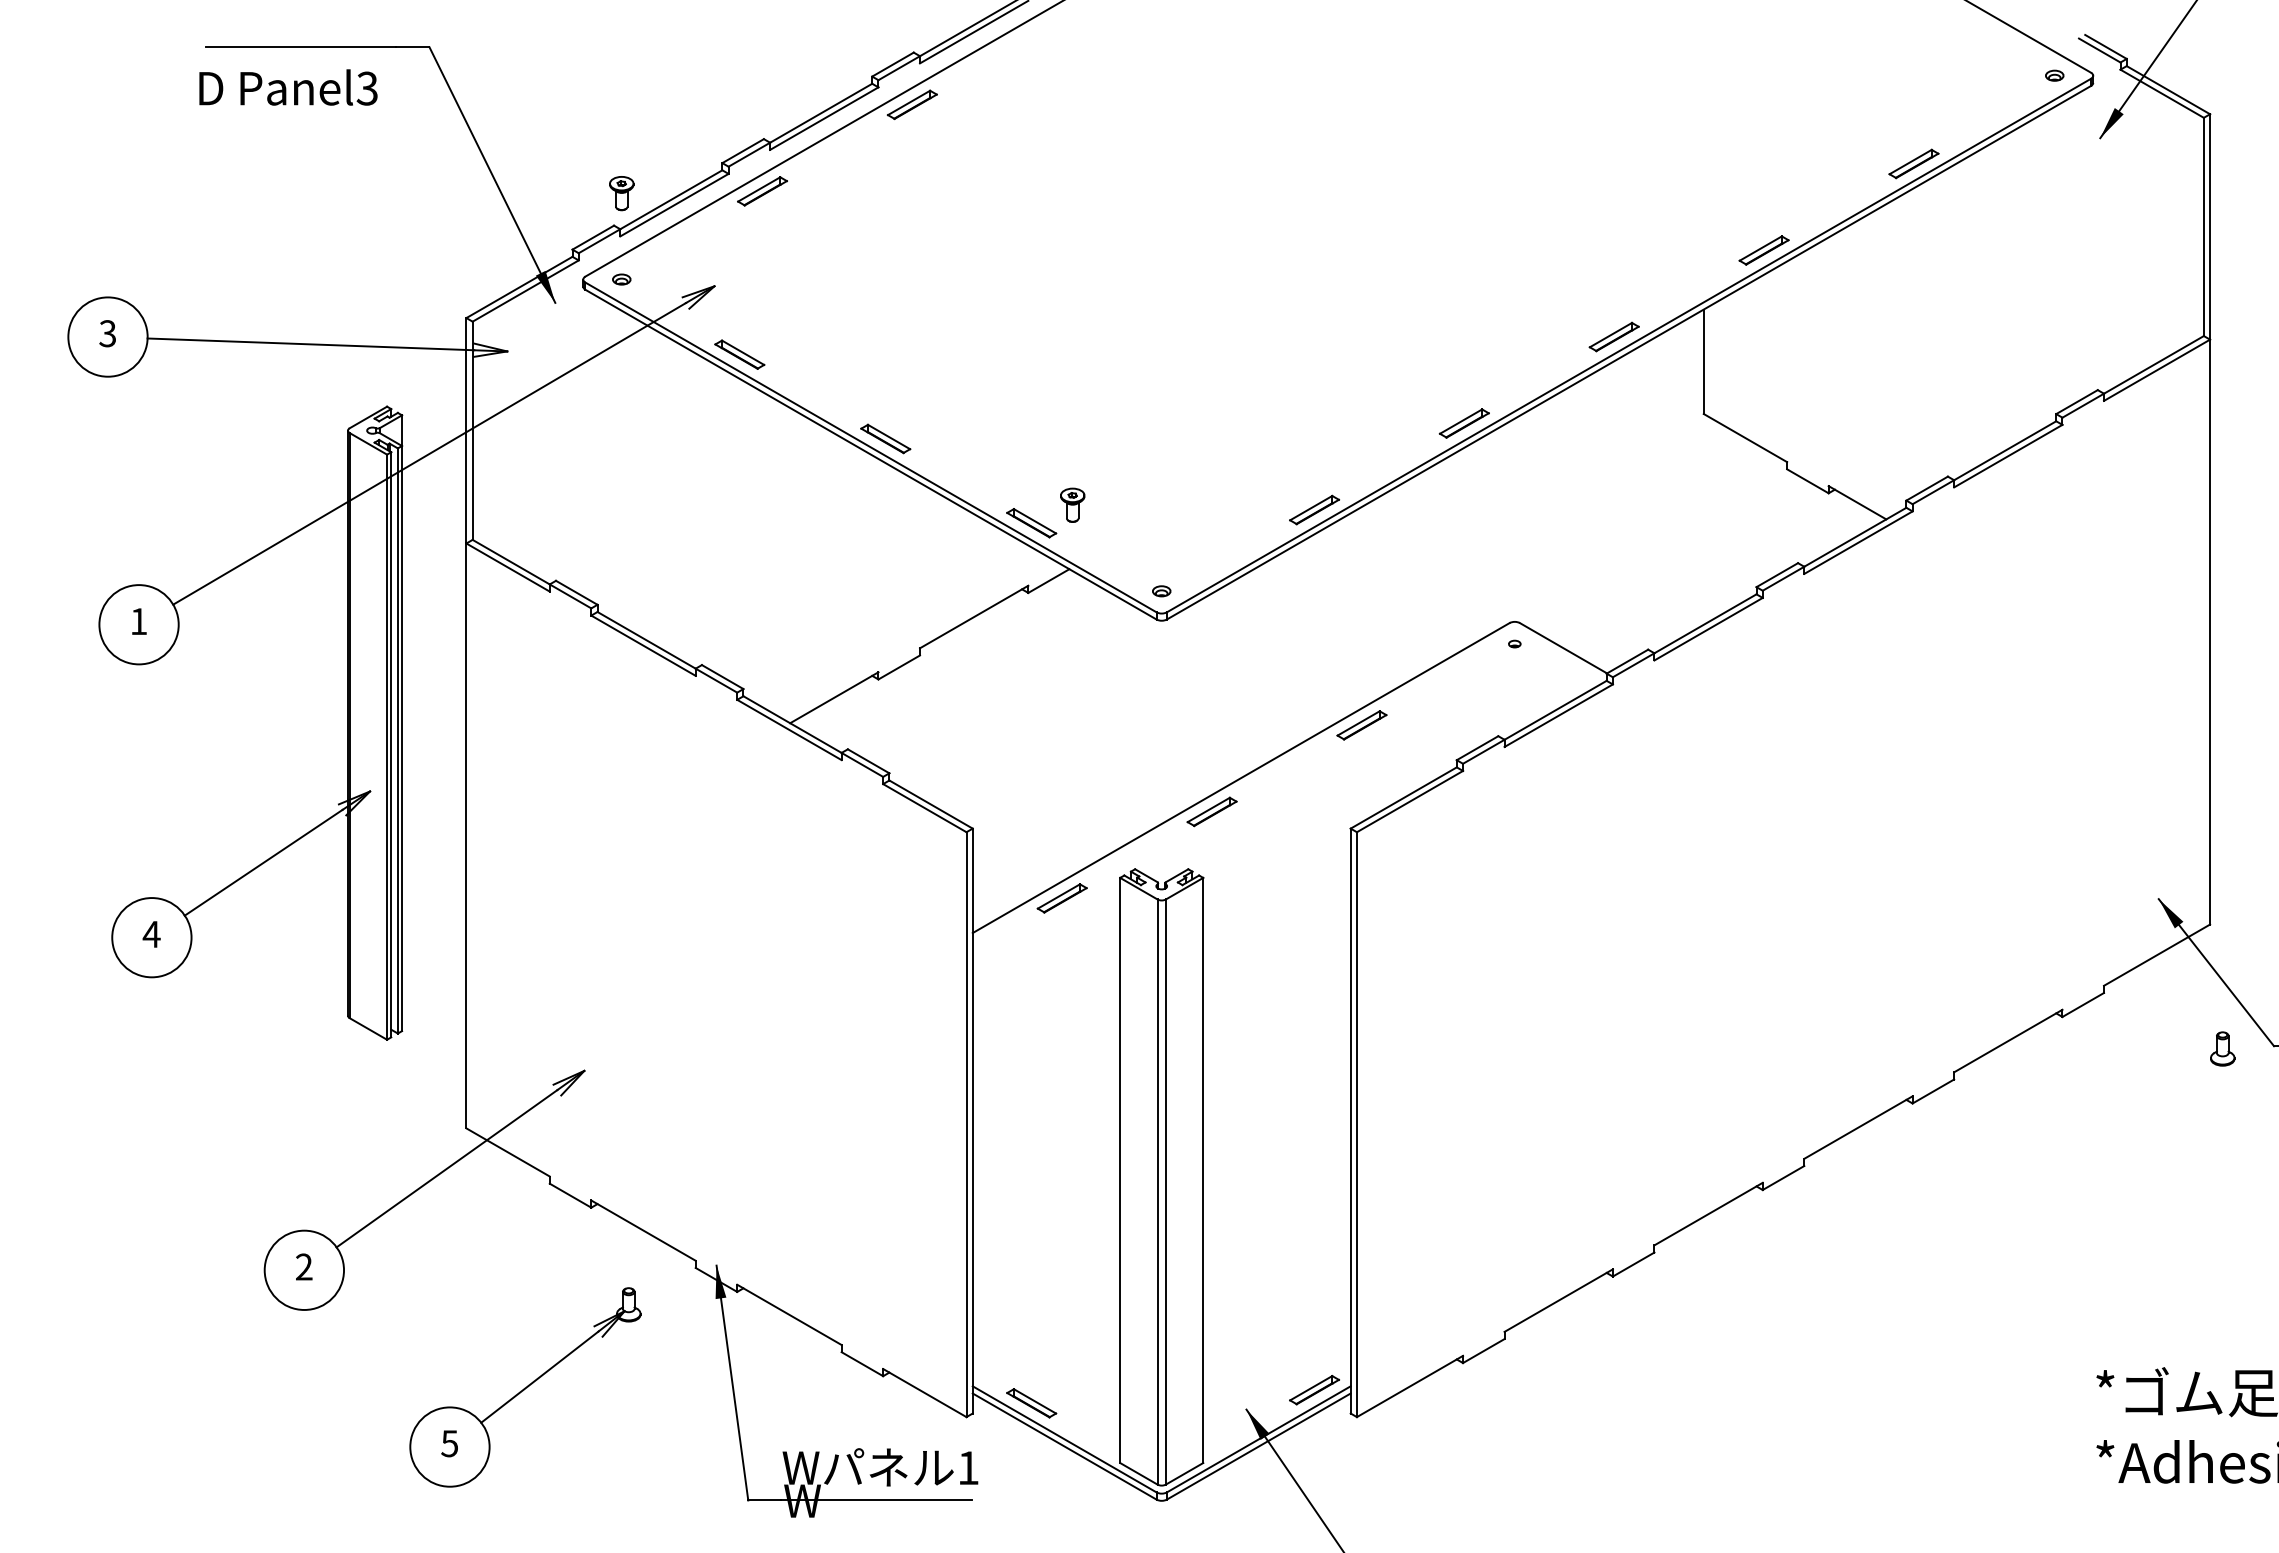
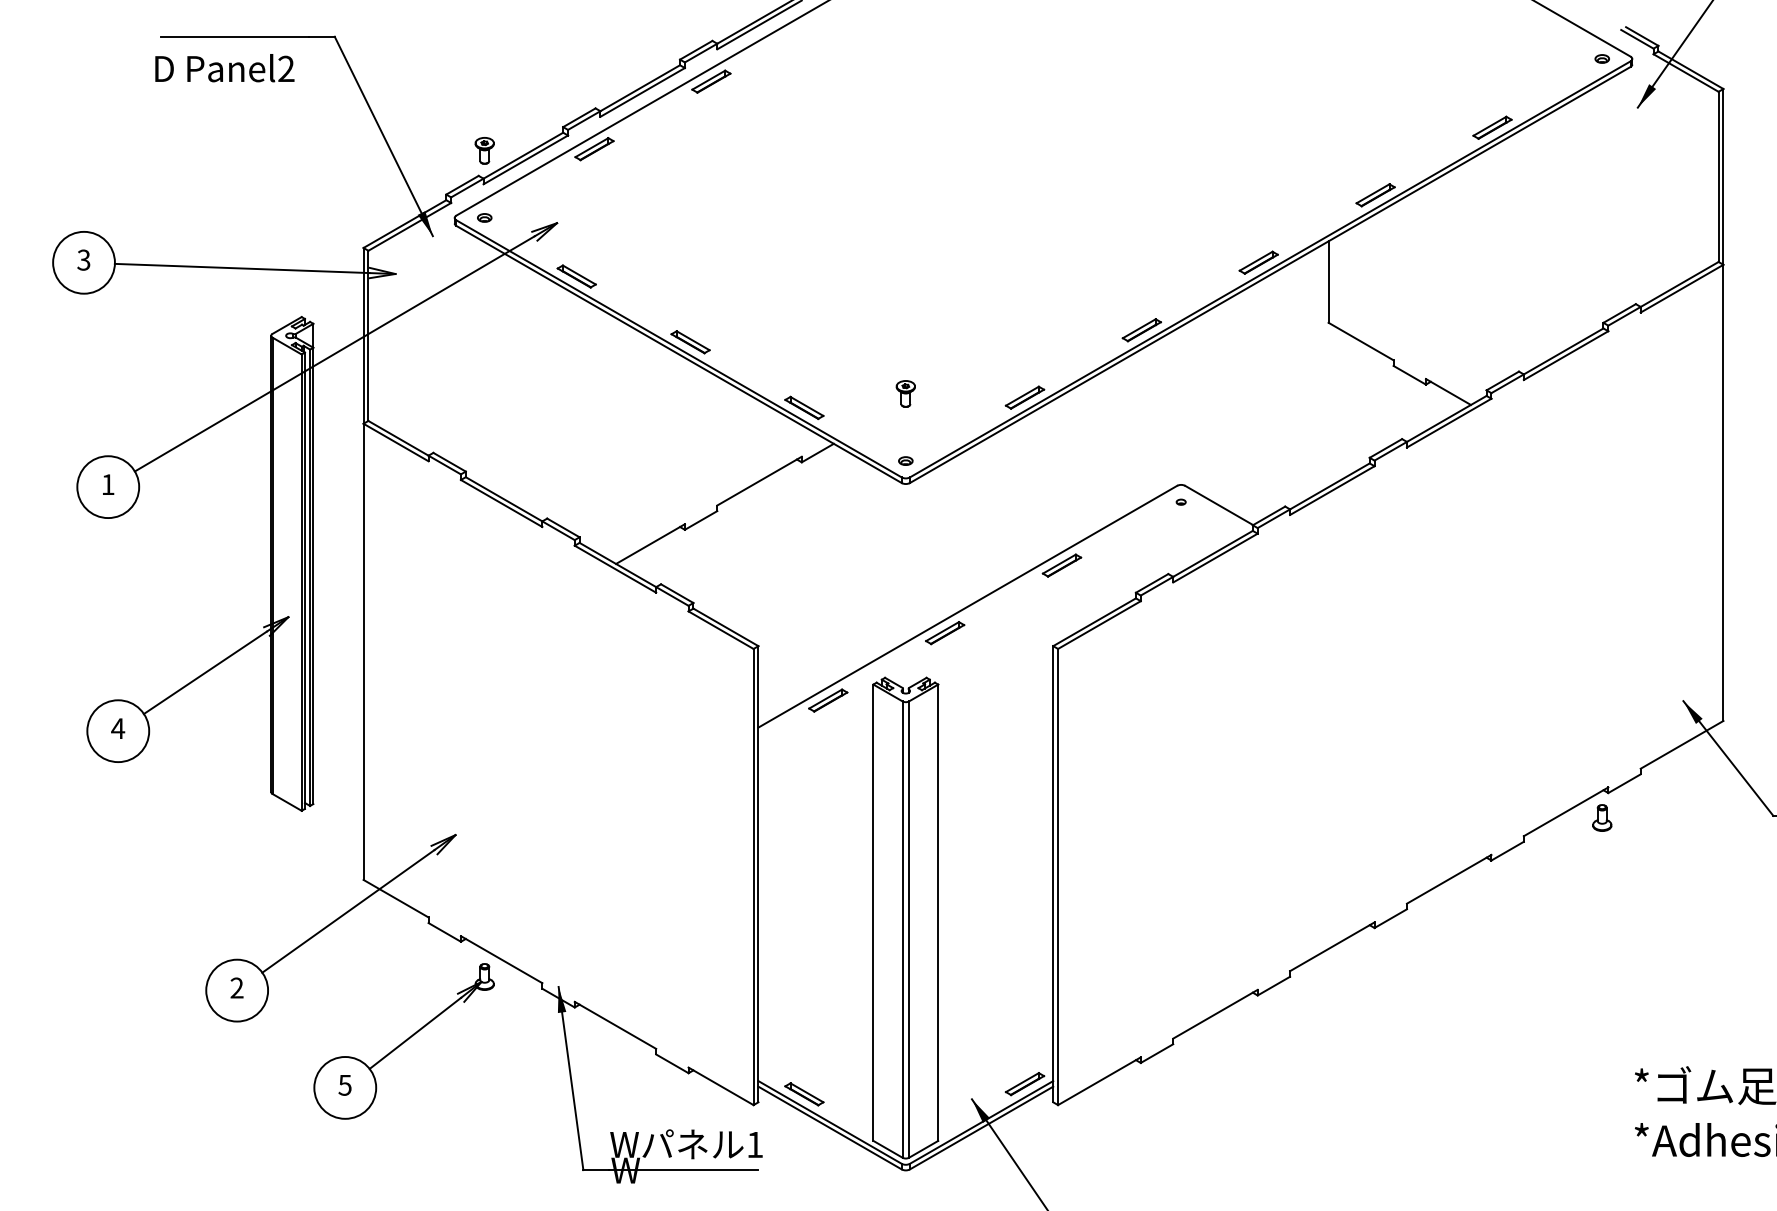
text: (366, 88) -> (285, 68), Panel3 -> Panel2
part: (1072, 504) -> (905, 393), moved
part: (2222, 1048) -> (1602, 817), moved
part: (525, 1387) -> (404, 1041), moved

